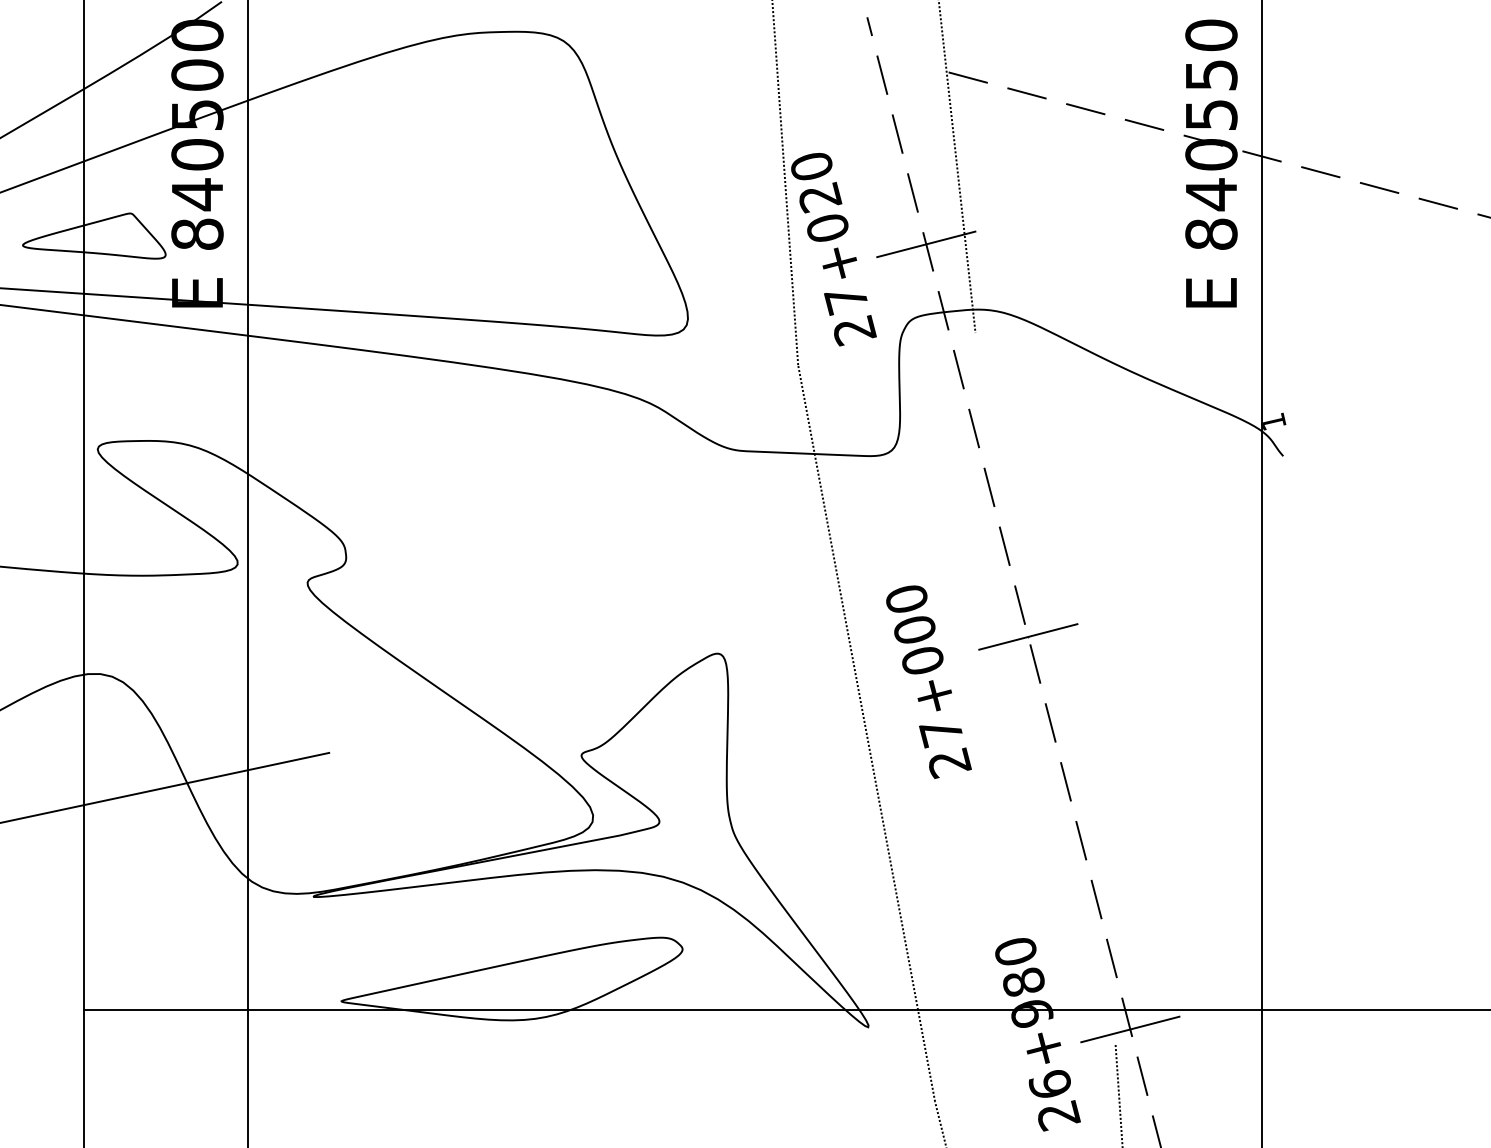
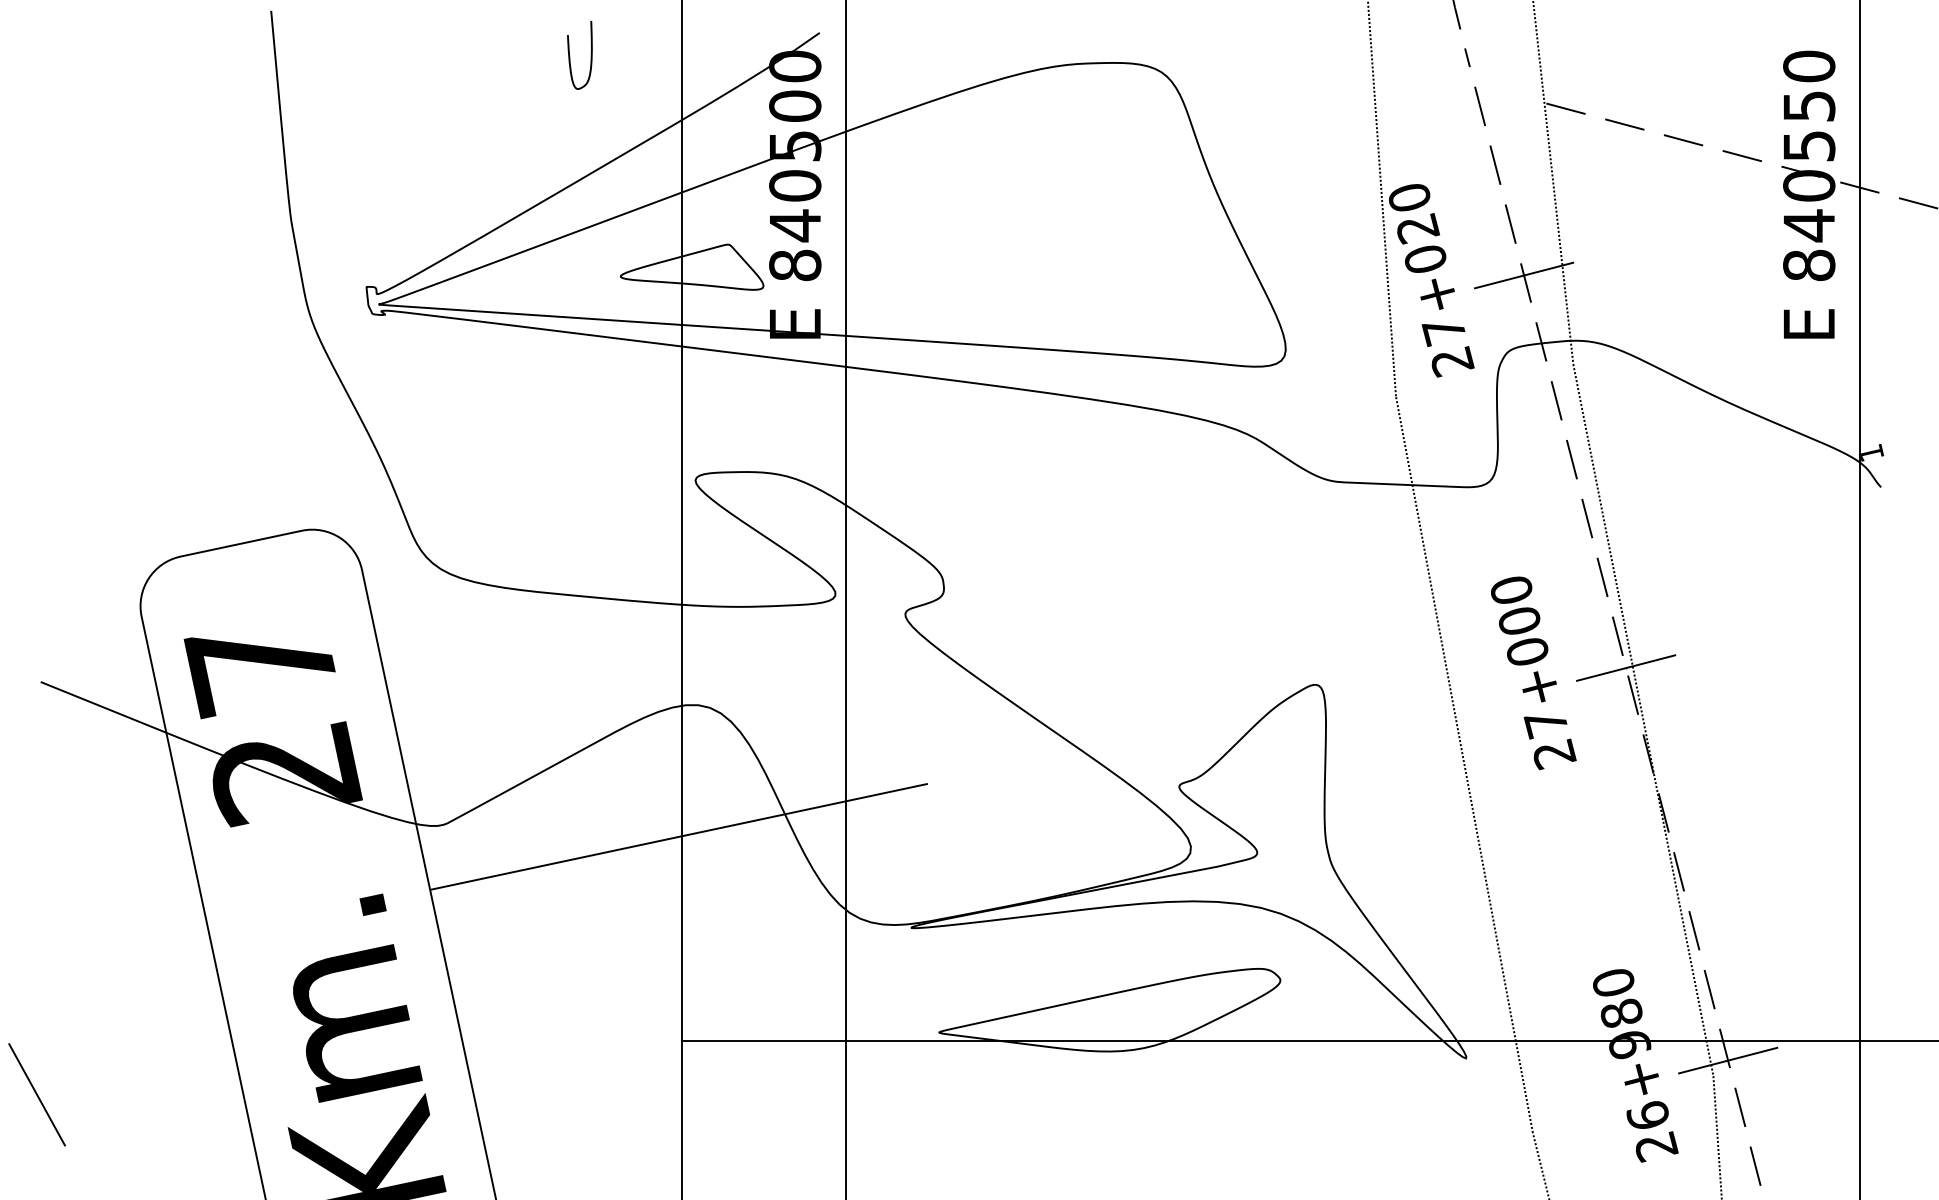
text: (928, 682) -> (1533, 673), moved
line: (1045, 689) -> (1643, 720), added

